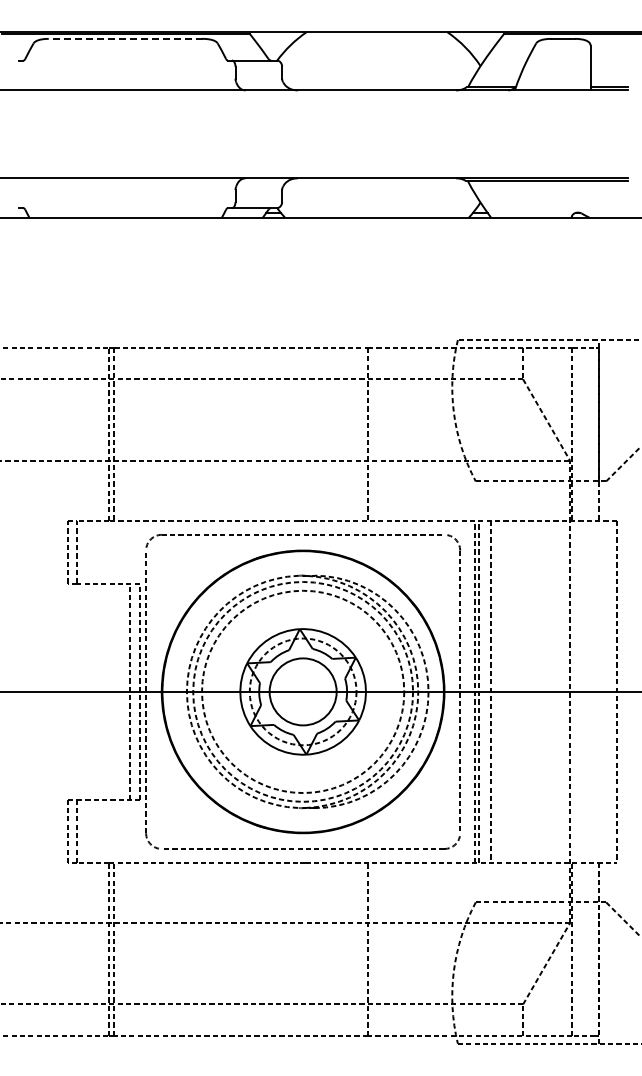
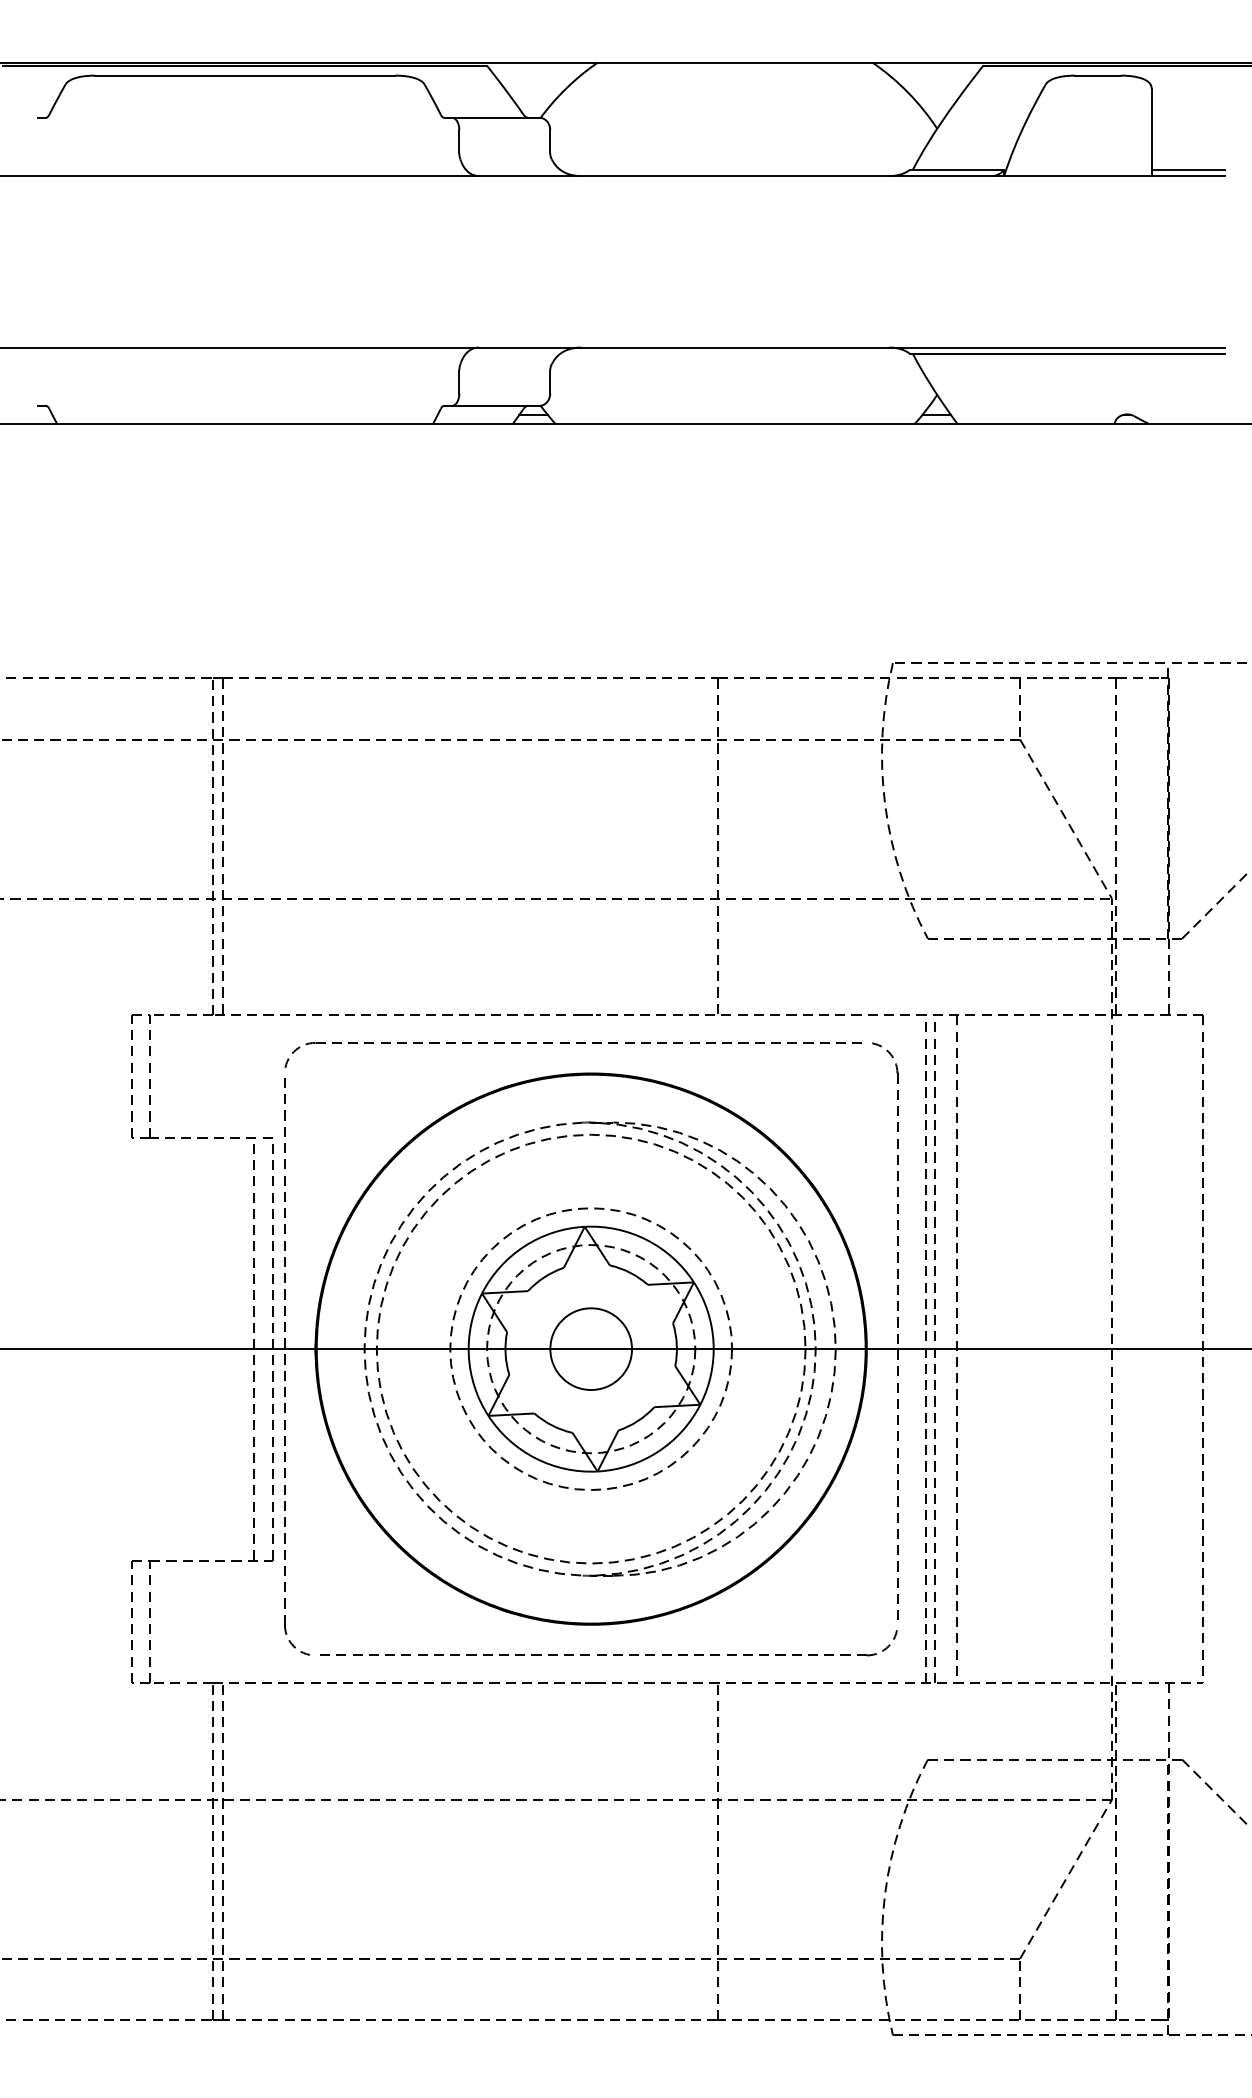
line: (125, 38) -> (244, 74), dashed -> solid
circle: (302, 691) -> (589, 1348), size x0.71
circle: (303, 691) -> (591, 1348), size x0.62

